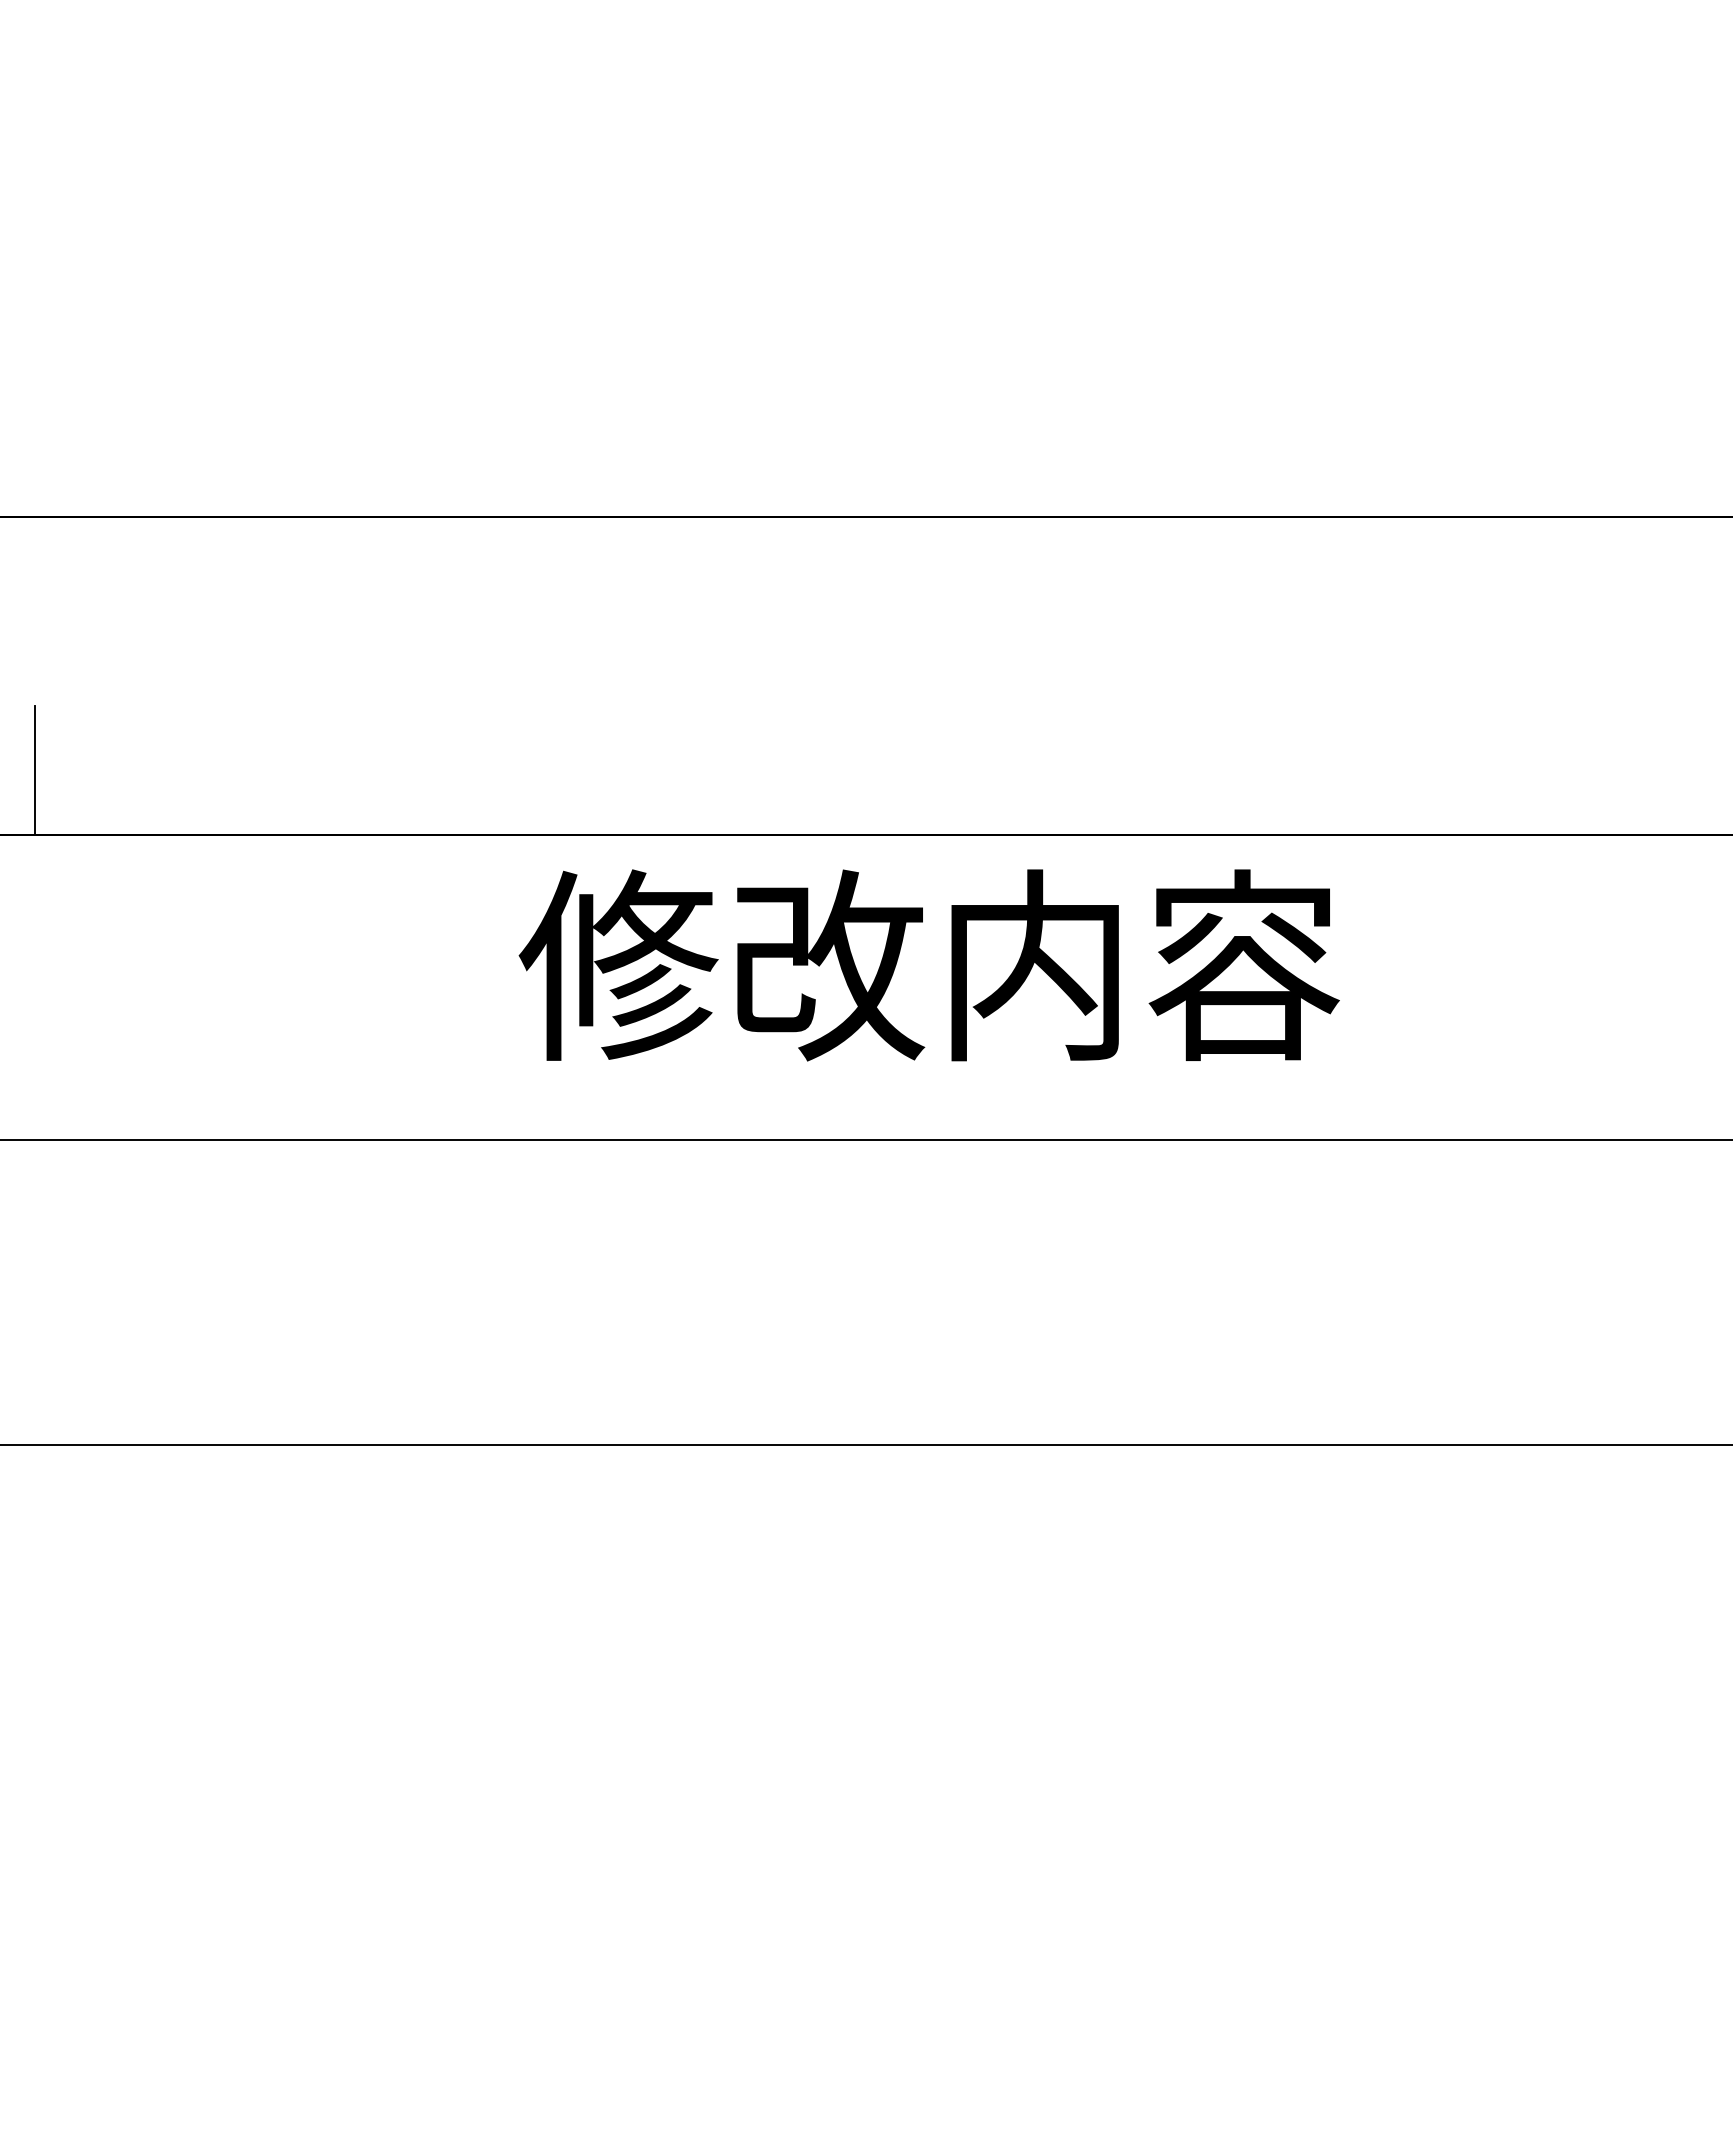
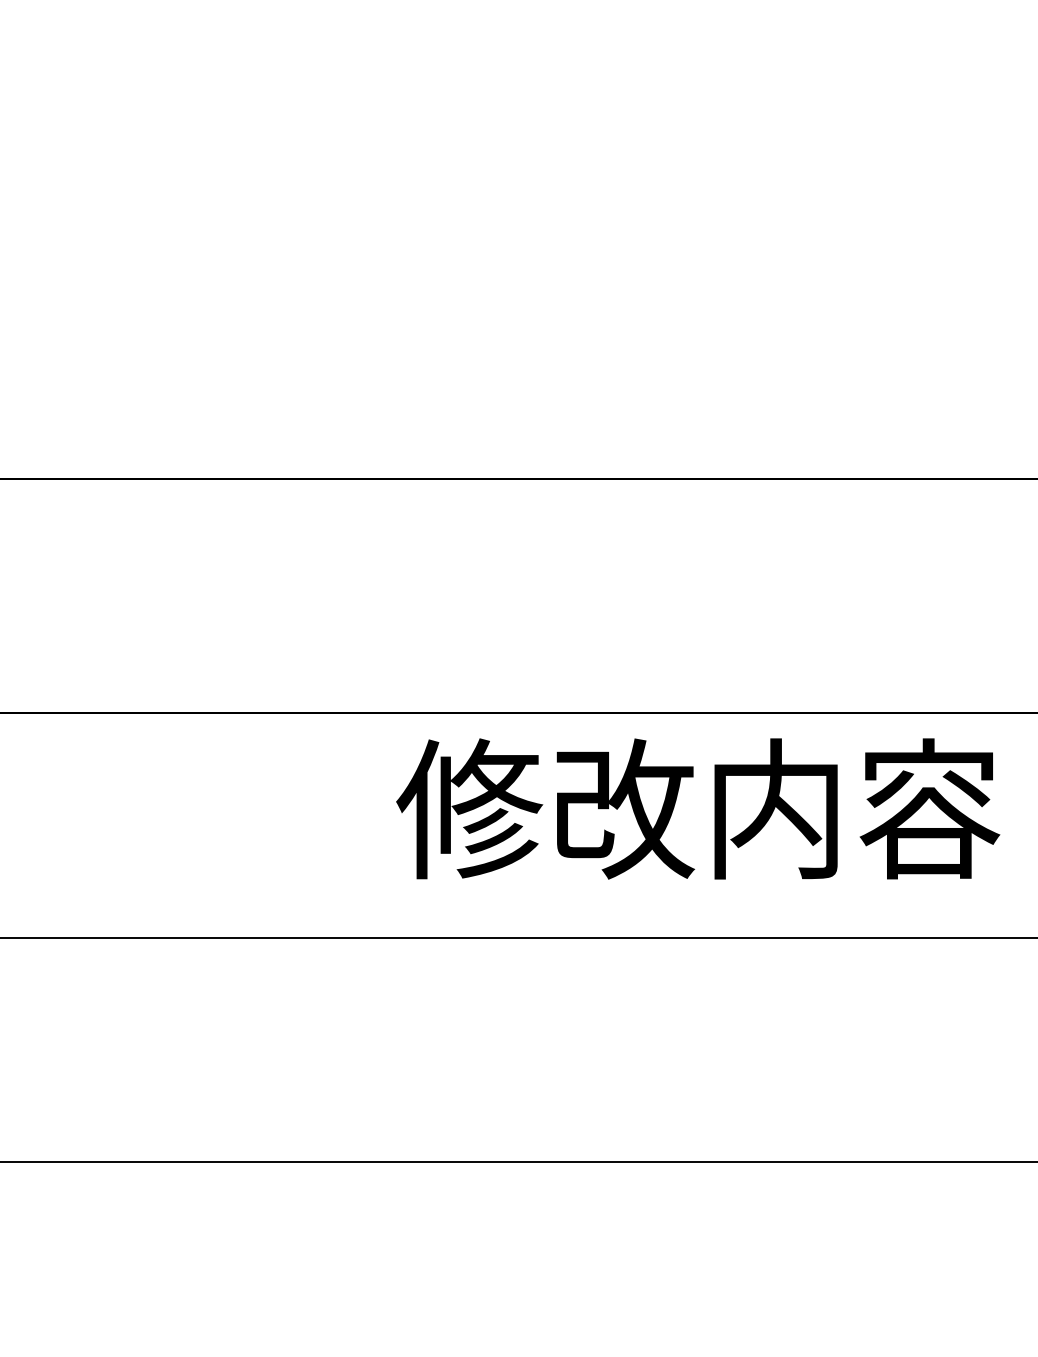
line: (34, 769) -> (39, 664), removed

